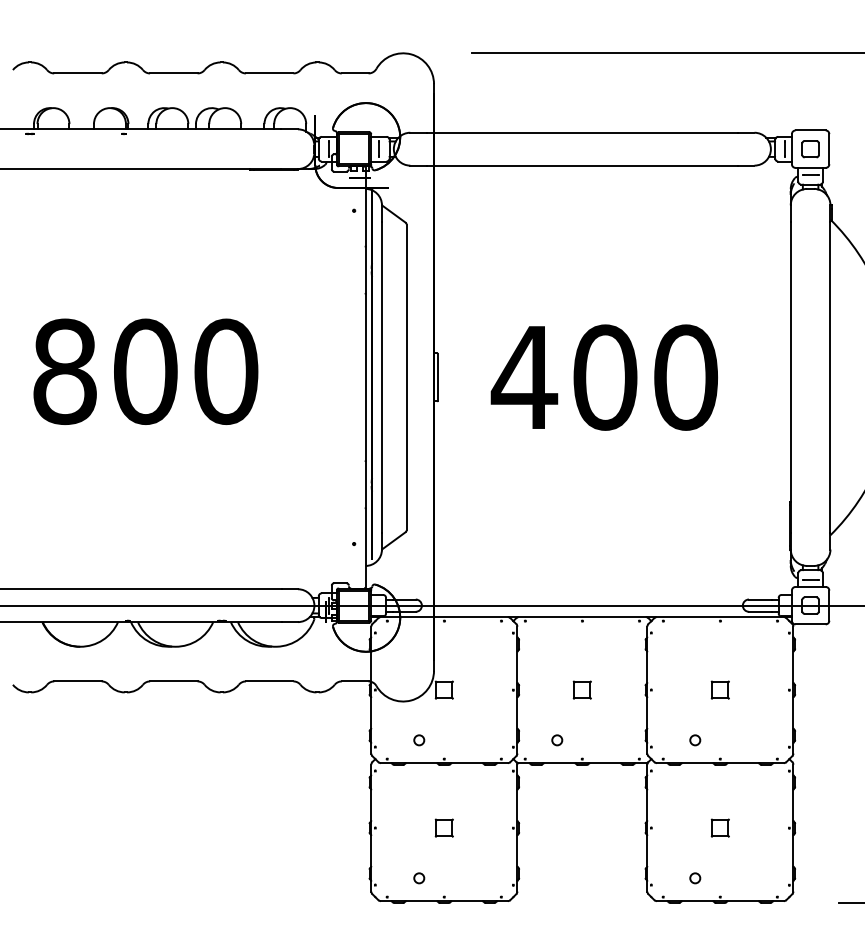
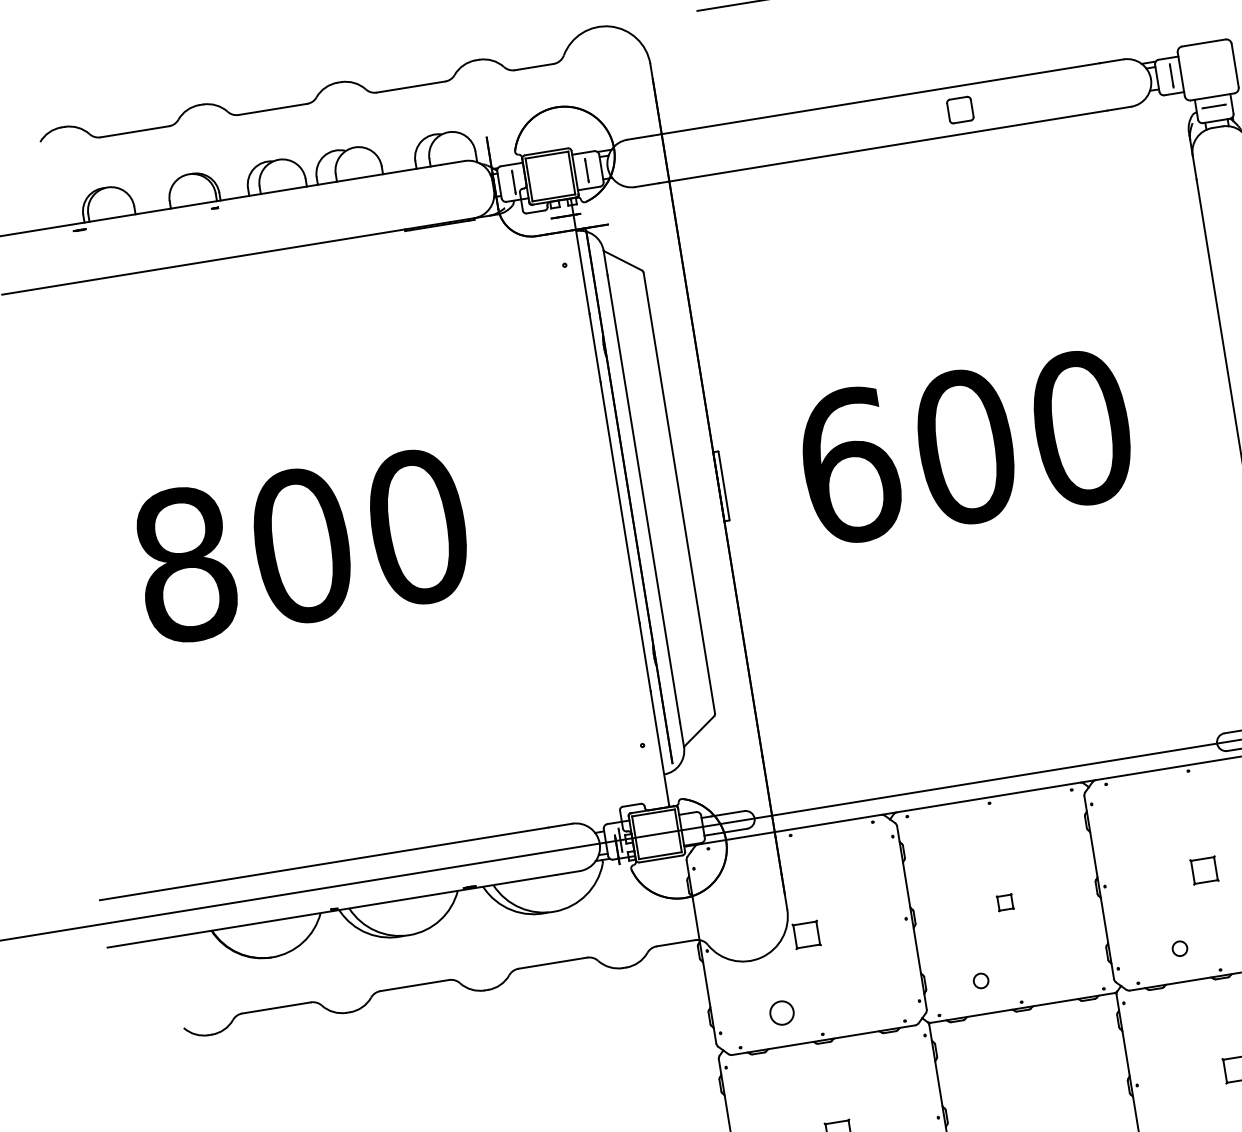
part: (810, 149) -> (960, 110), moved
text: (524, 377) -> (849, 465), 400 -> 600
part: (581, 689) -> (1004, 902), size x0.6
circle: (419, 740) -> (782, 1013), size x1.6

